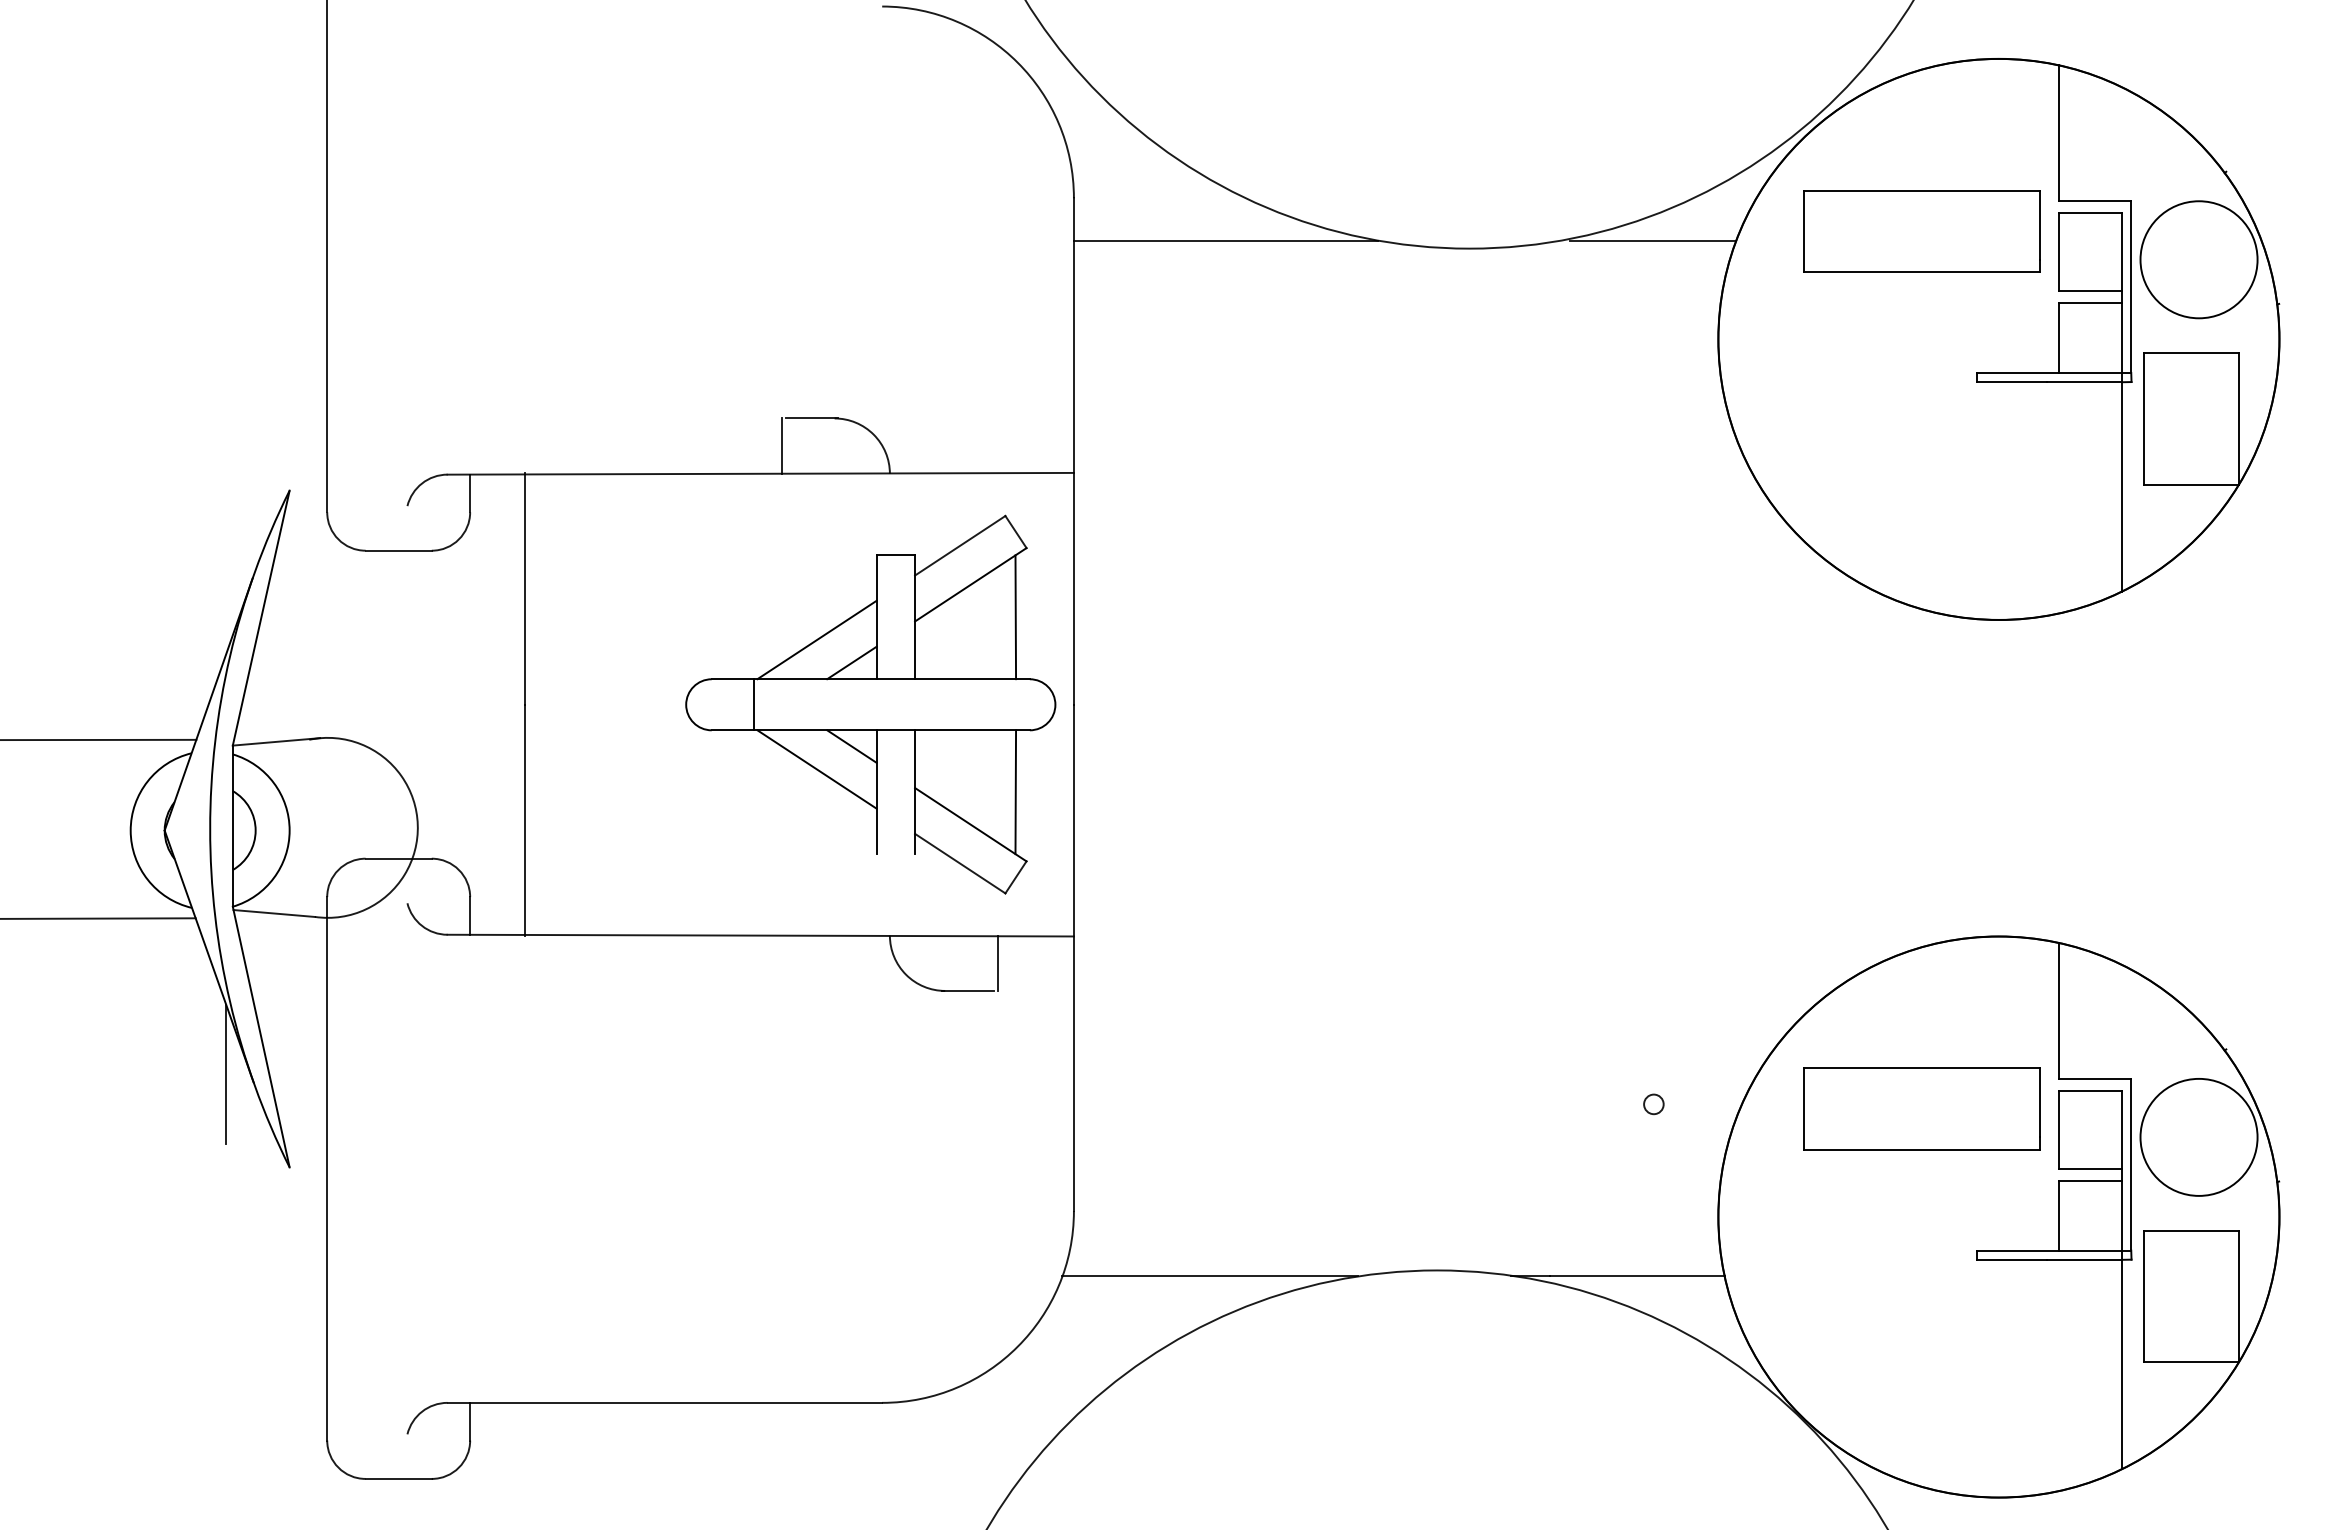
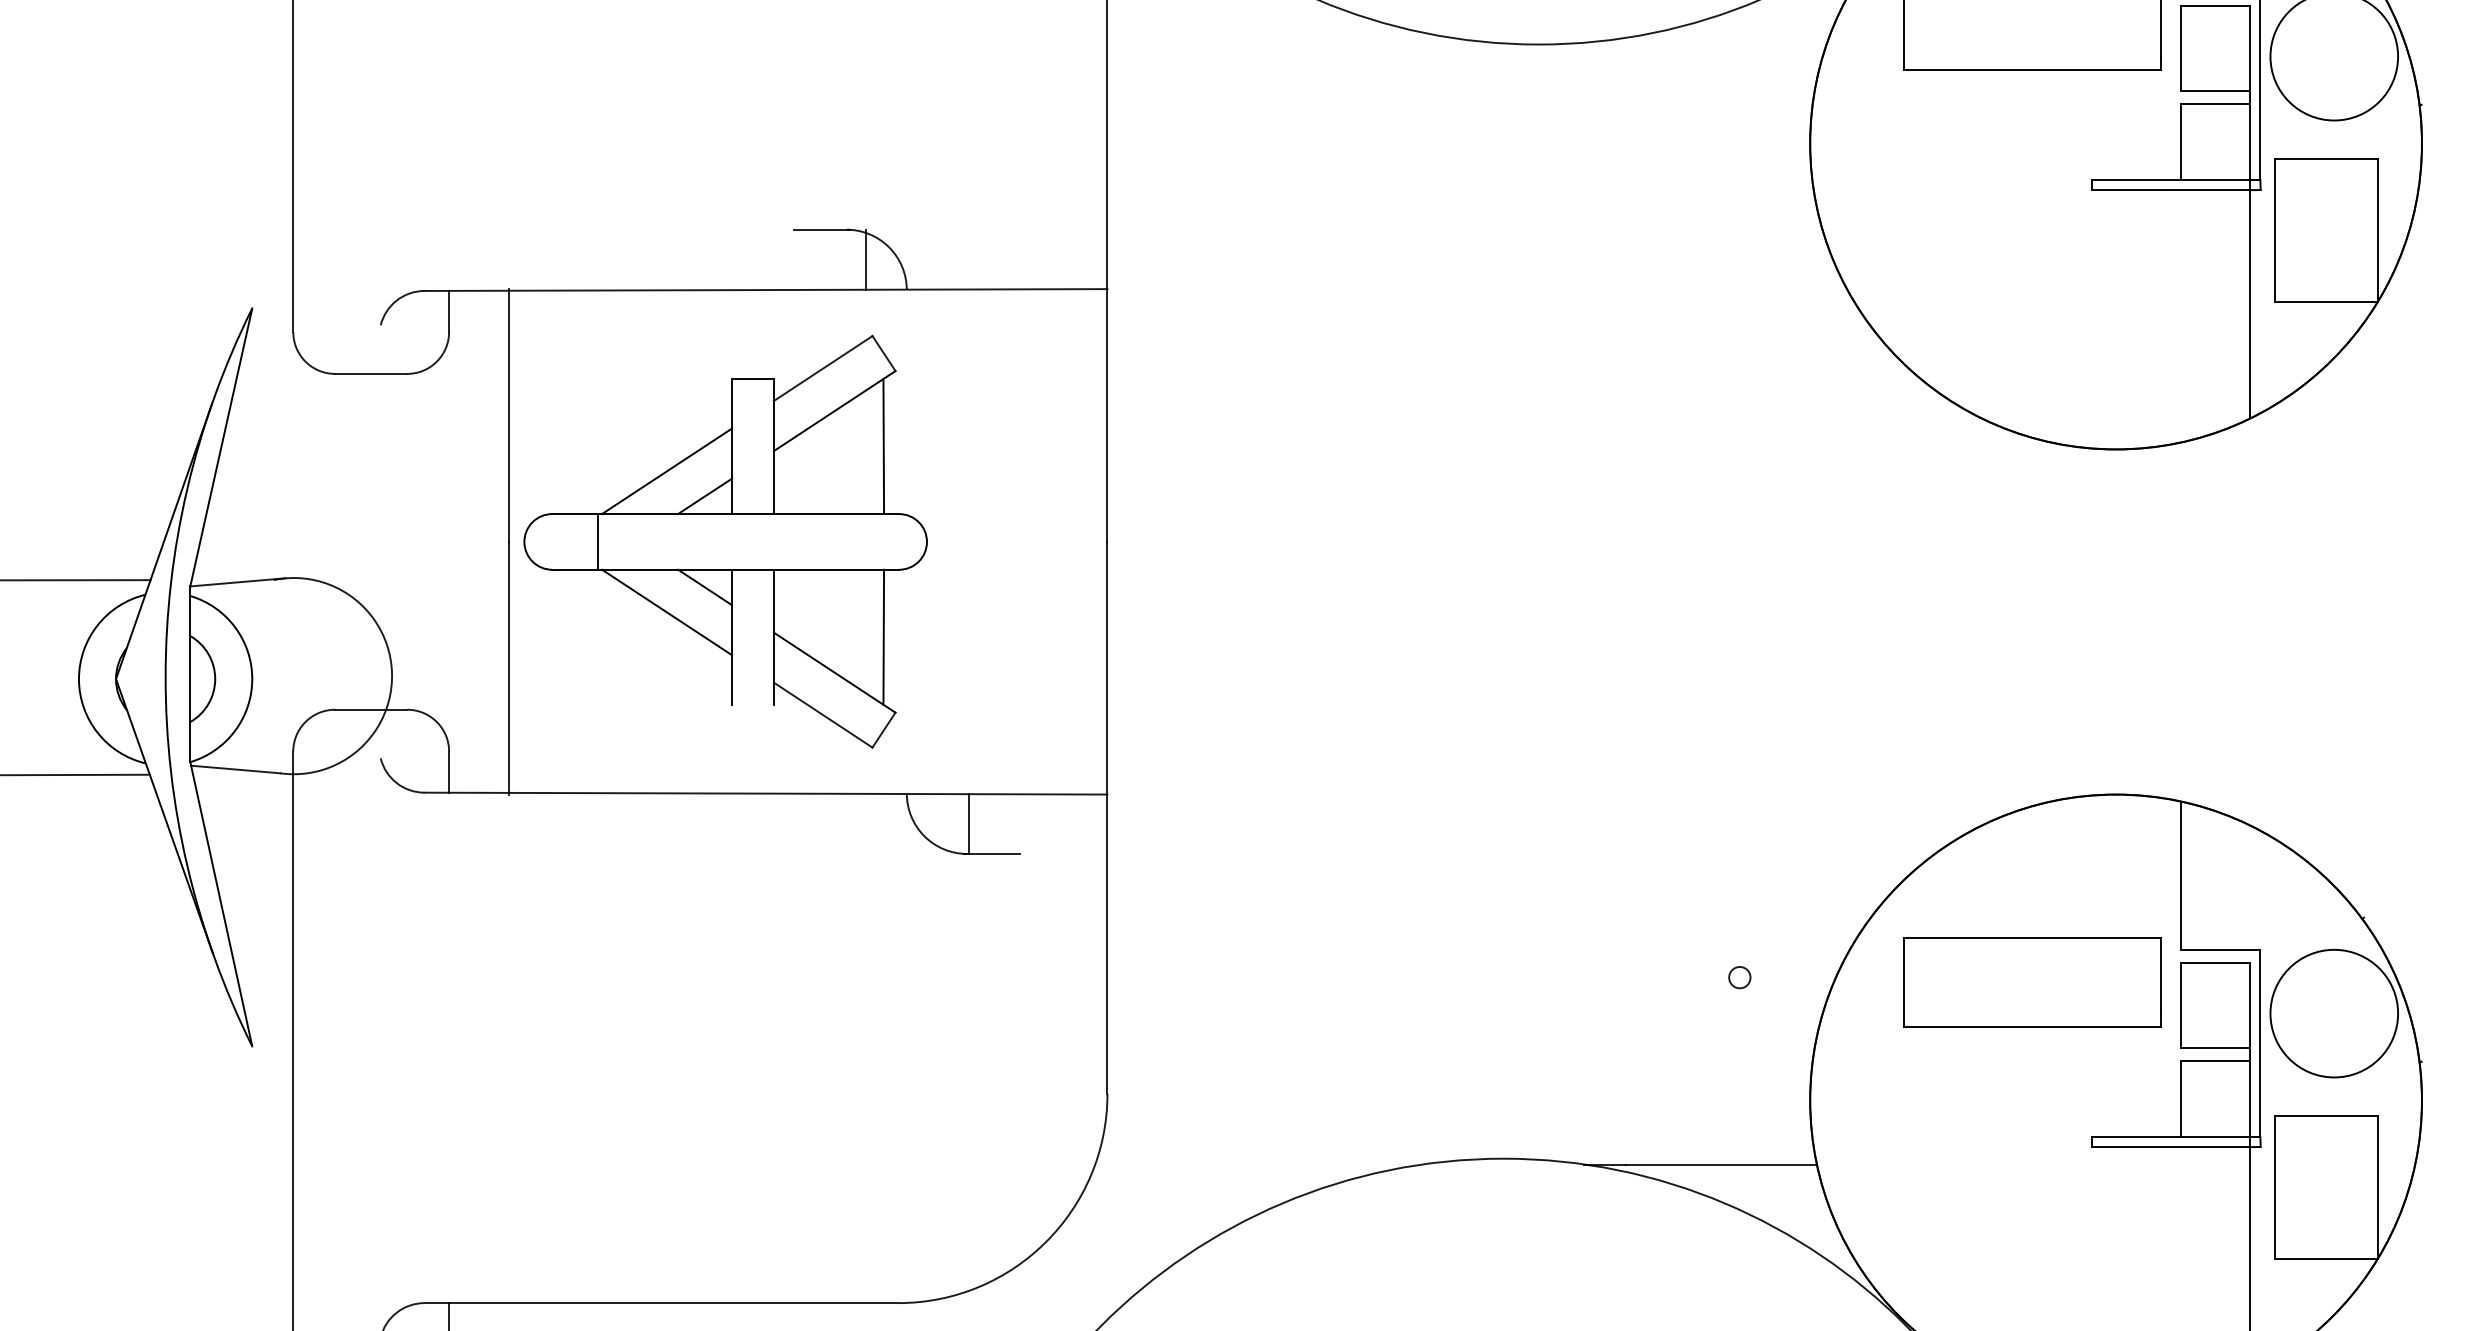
line: (1225, 240) -> (1272, 35), removed
line: (1653, 240) -> (1739, 35), removed
line: (781, 445) -> (866, 259), moved
part: (870, 704) -> (725, 541), moved
line: (998, 962) -> (969, 822), moved
line: (226, 1074) -> (183, 945), removed
line: (1210, 1276) -> (1256, 1165), removed

